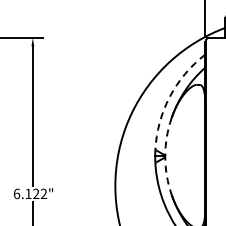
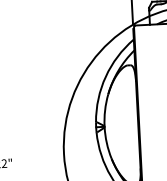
arc: (169, 97) -> (105, 77), dashed -> solid
arc: (165, 156) -> (104, 126), dashed -> solid

